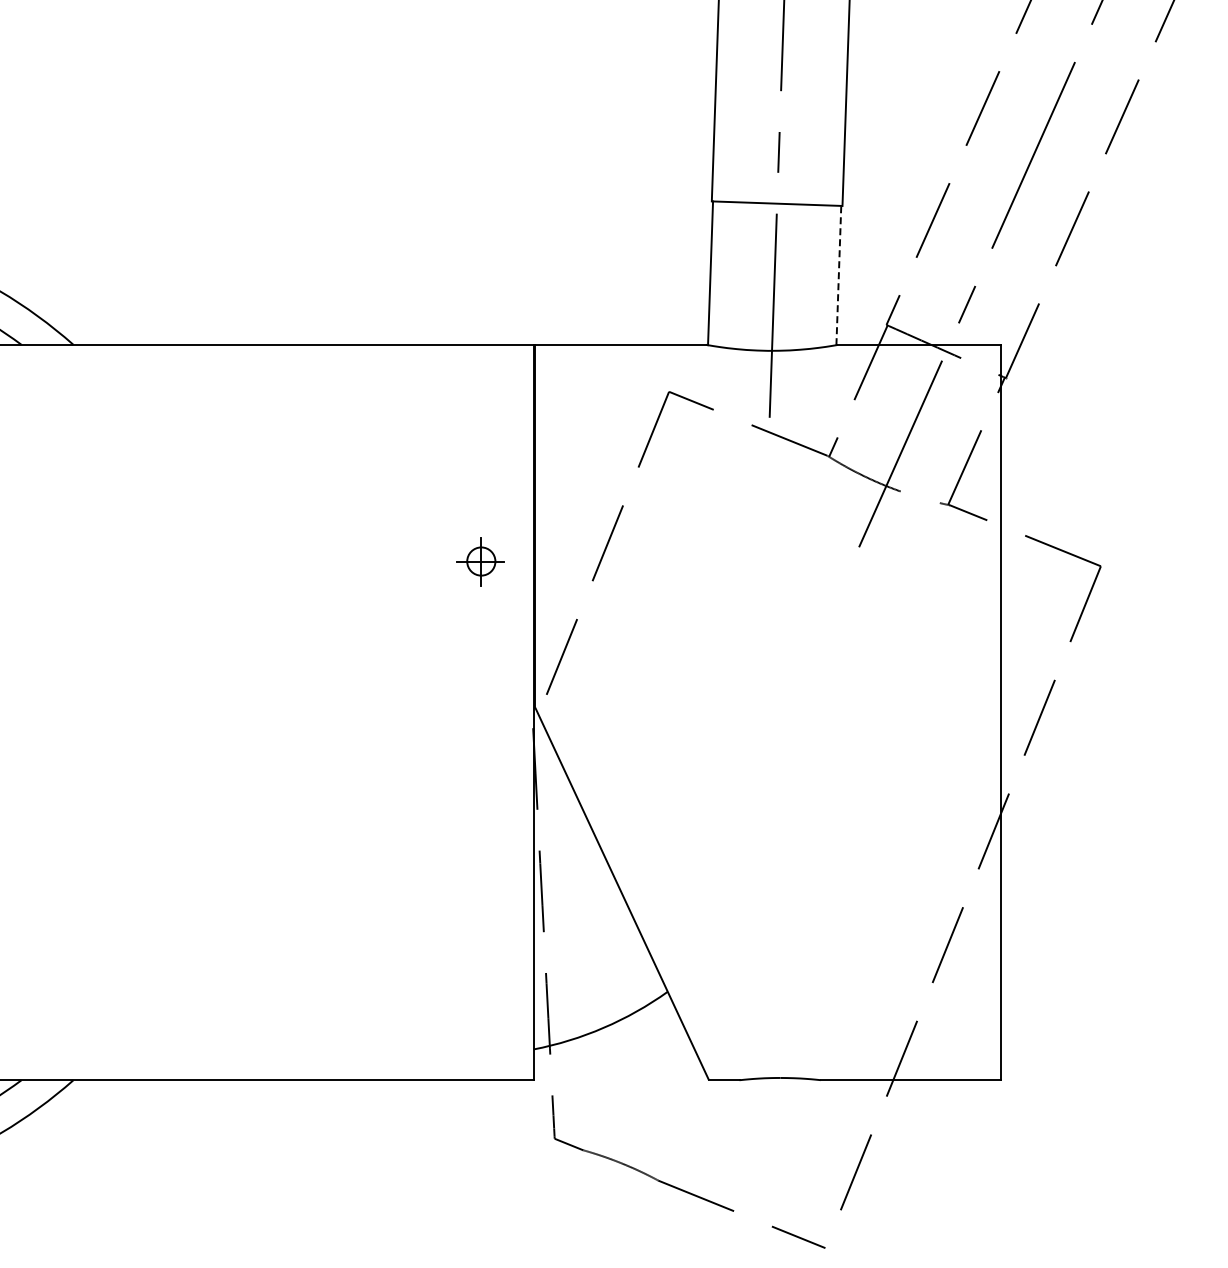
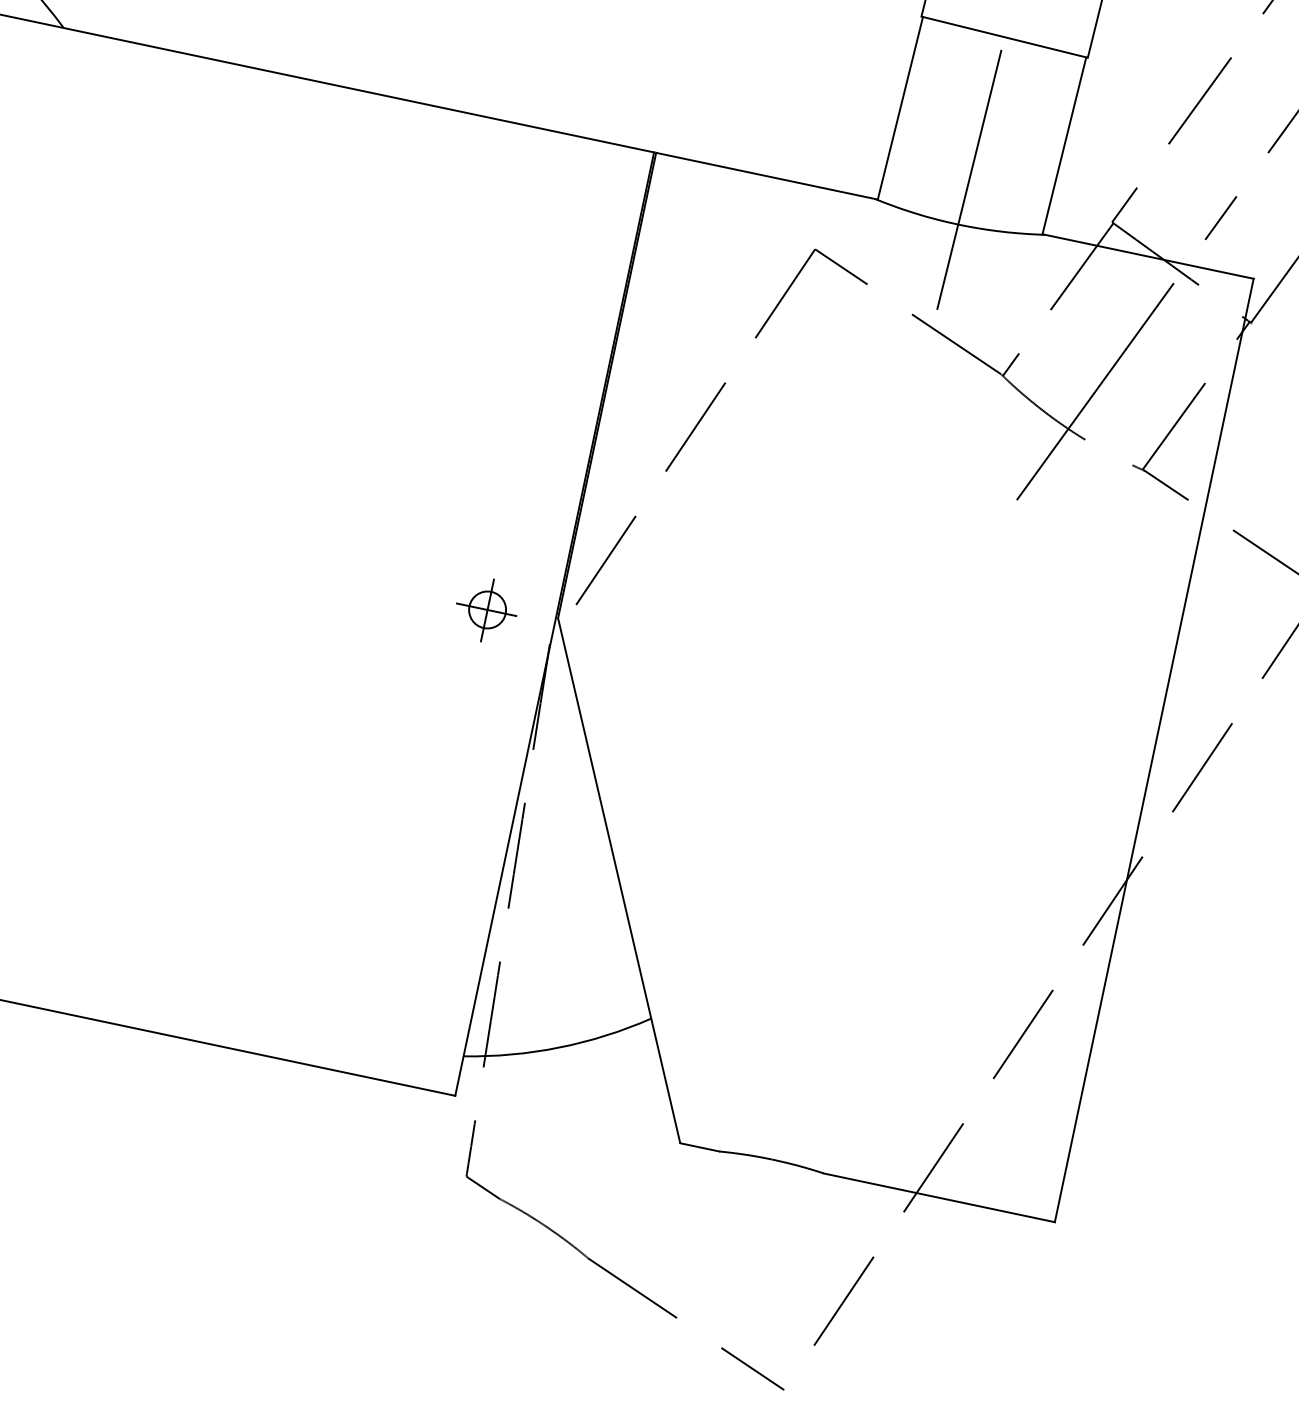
line: (838, 275) -> (1063, 145), dashed -> solid
part: (480, 561) -> (486, 609), moved

